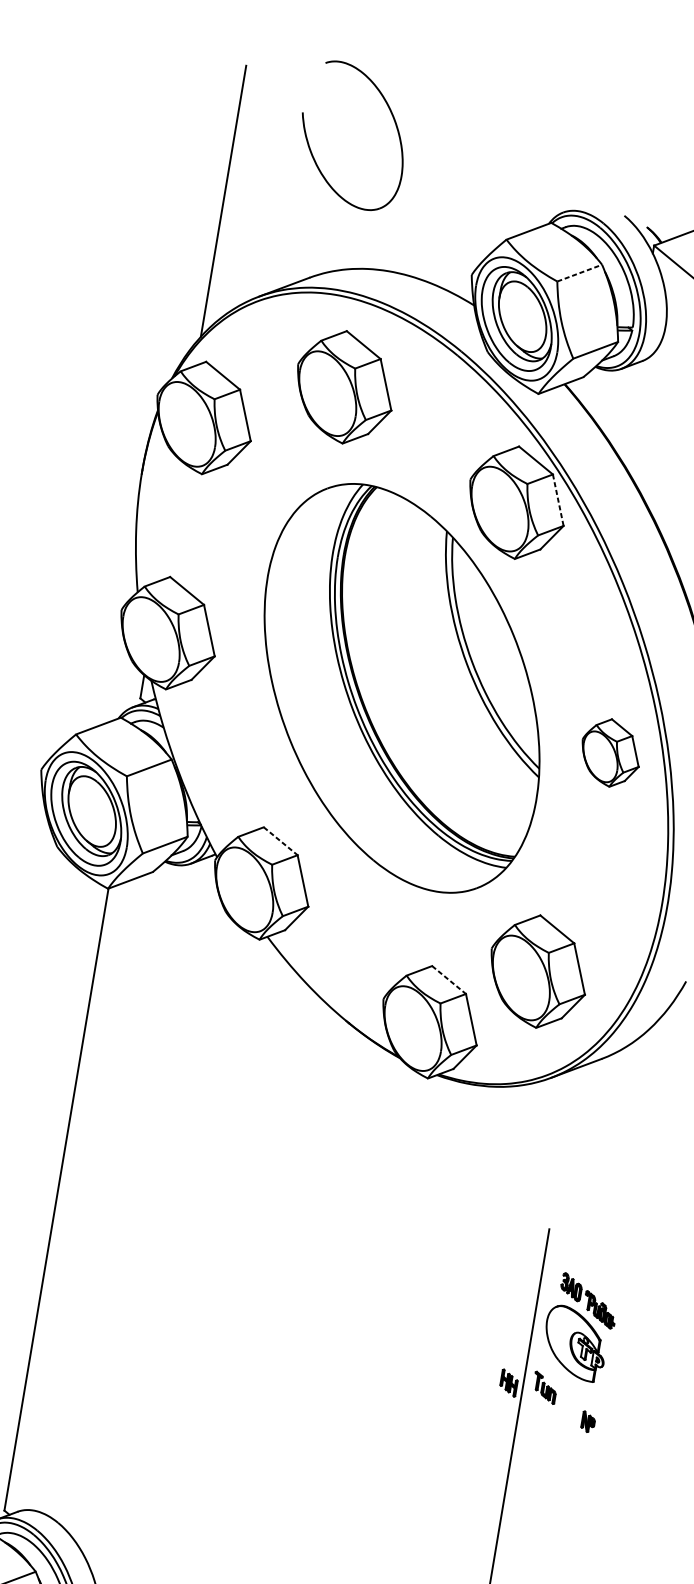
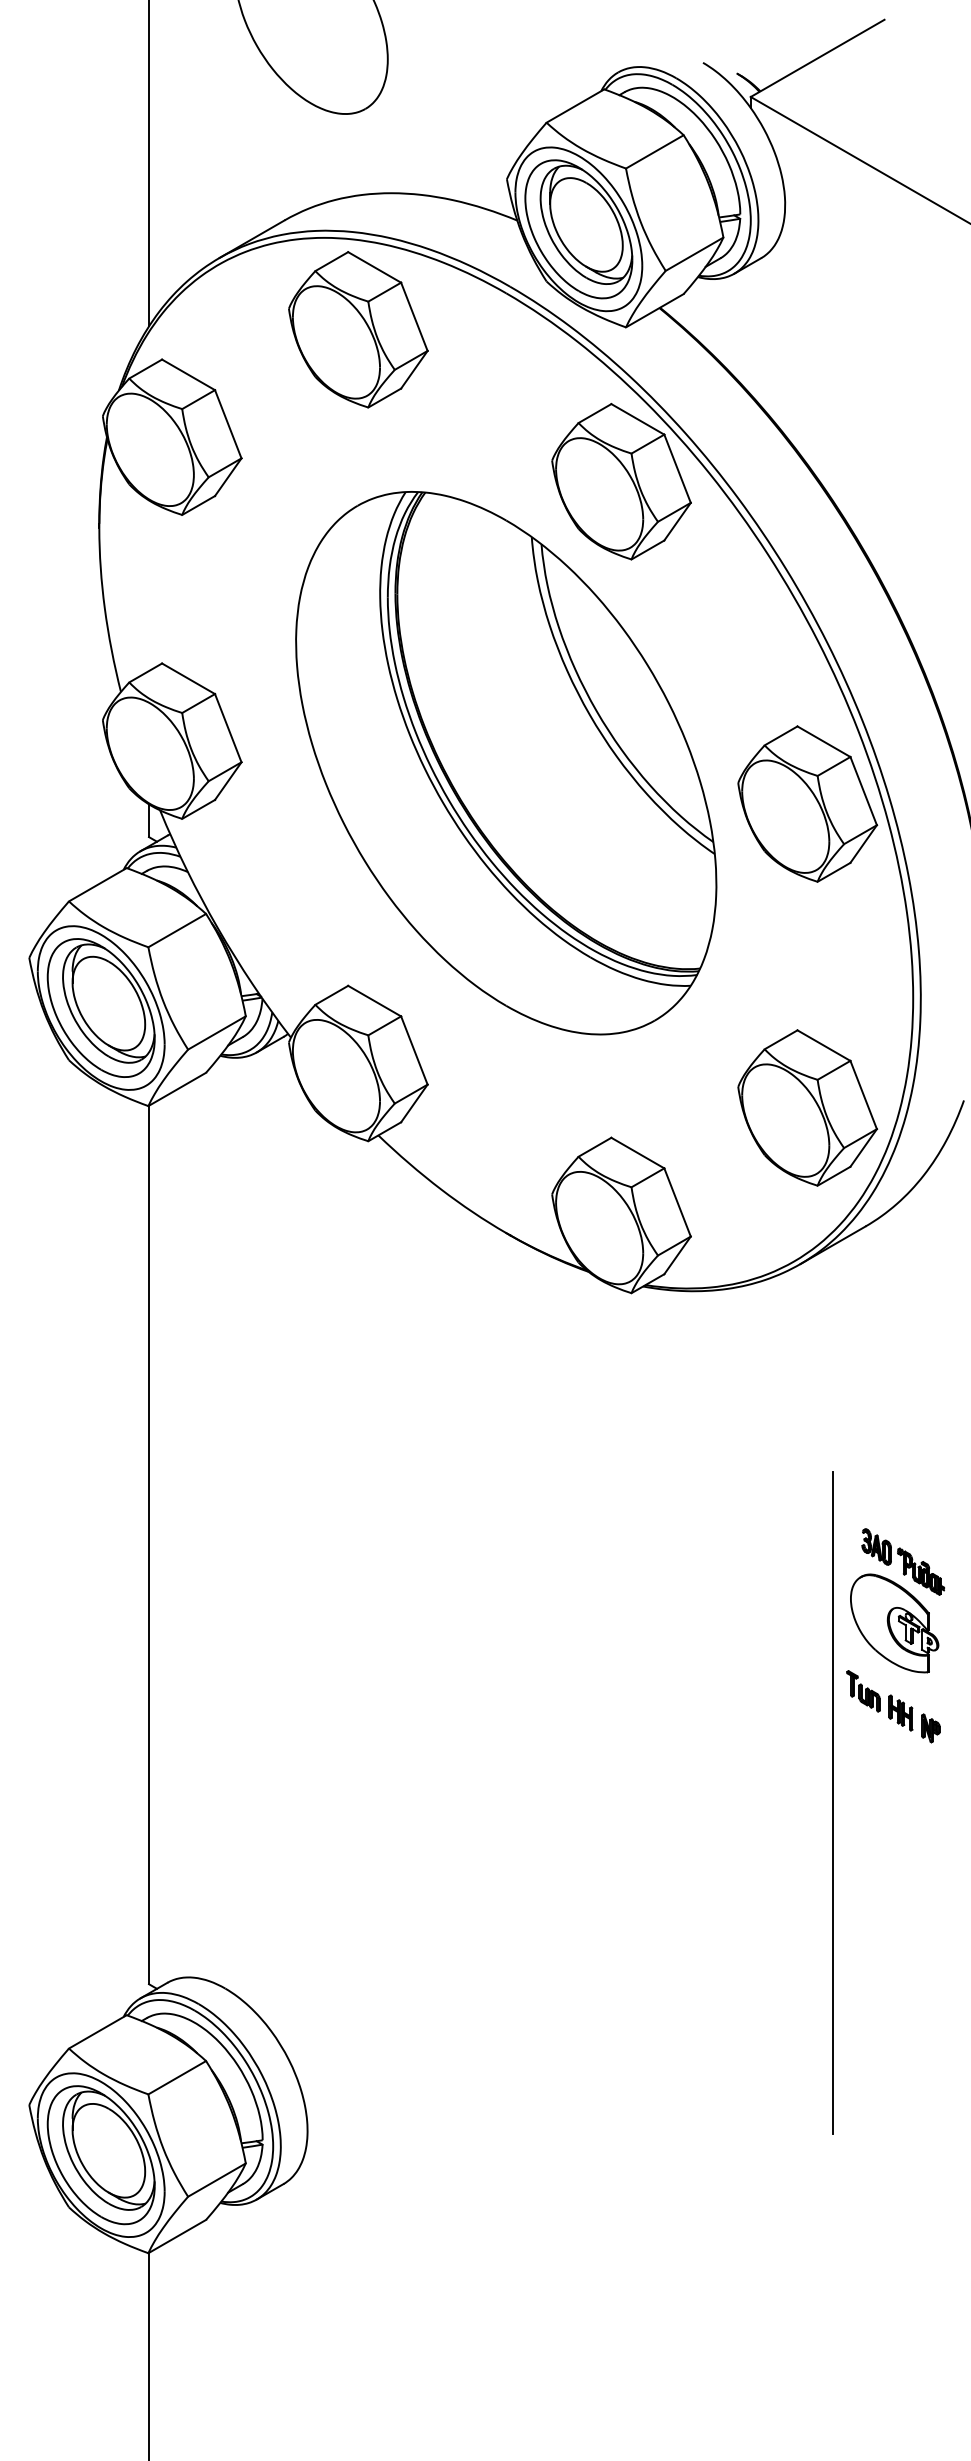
line: (580, 272) -> (655, 151), dashed -> solid
part: (344, 387) -> (358, 329), moved
line: (558, 500) -> (677, 468), dashed -> solid
part: (610, 752) -> (807, 803), size x1.67
line: (280, 841) -> (374, 1001), dashed -> solid
part: (538, 971) -> (807, 1107), moved
line: (448, 980) -> (637, 1153), dashed -> solid
part: (508, 1382) -> (900, 1712), moved

